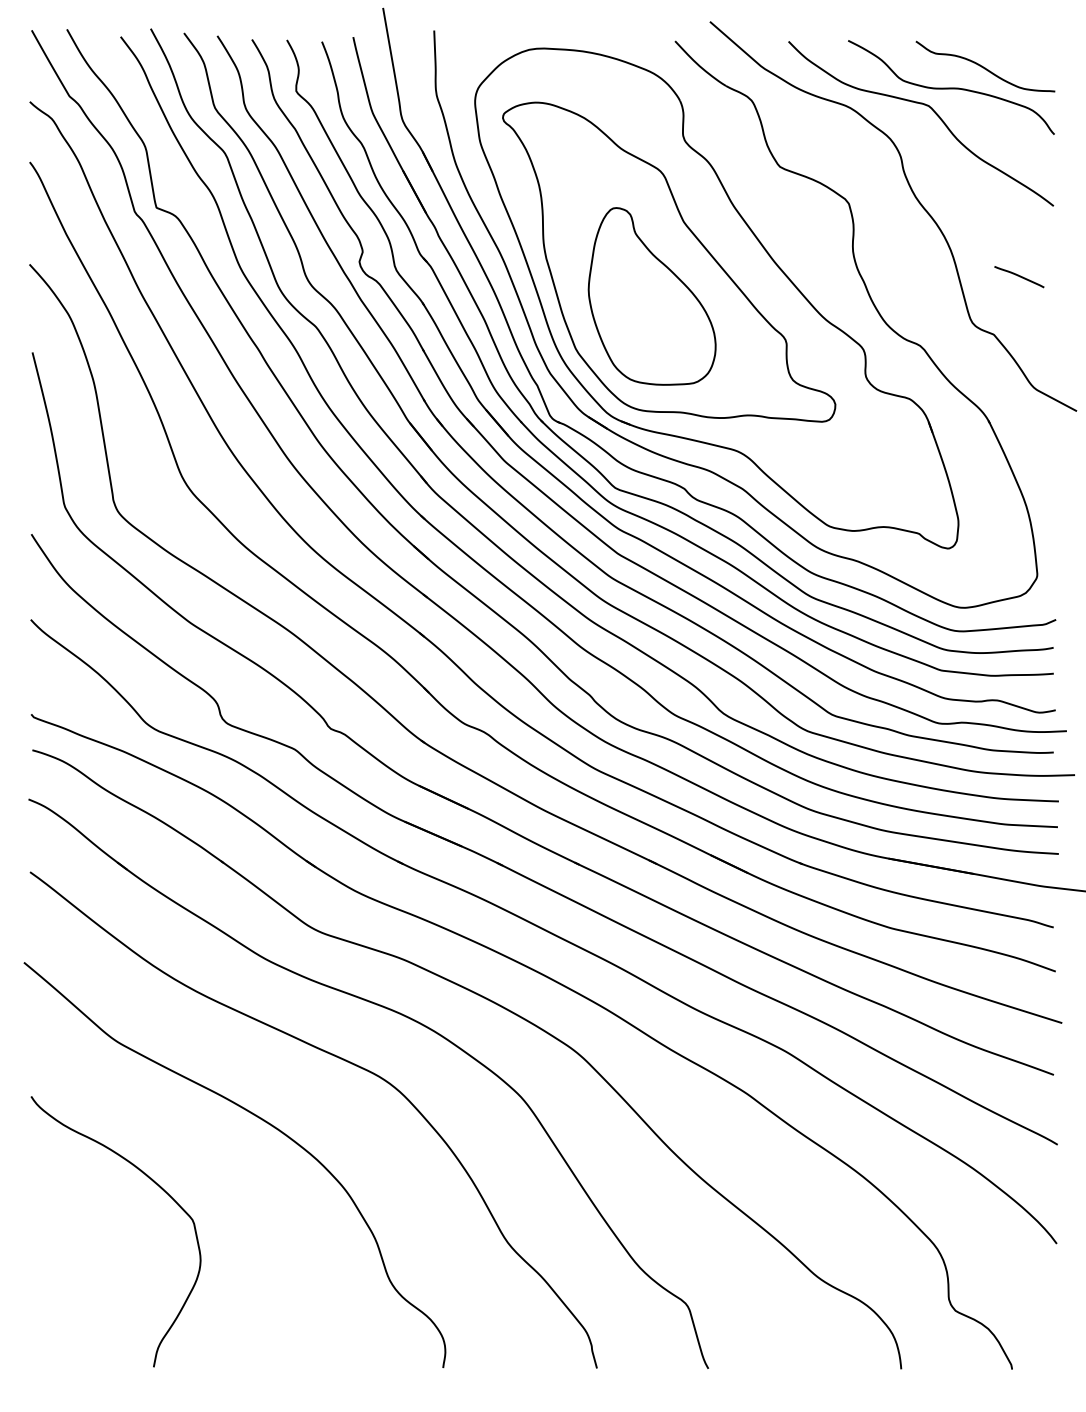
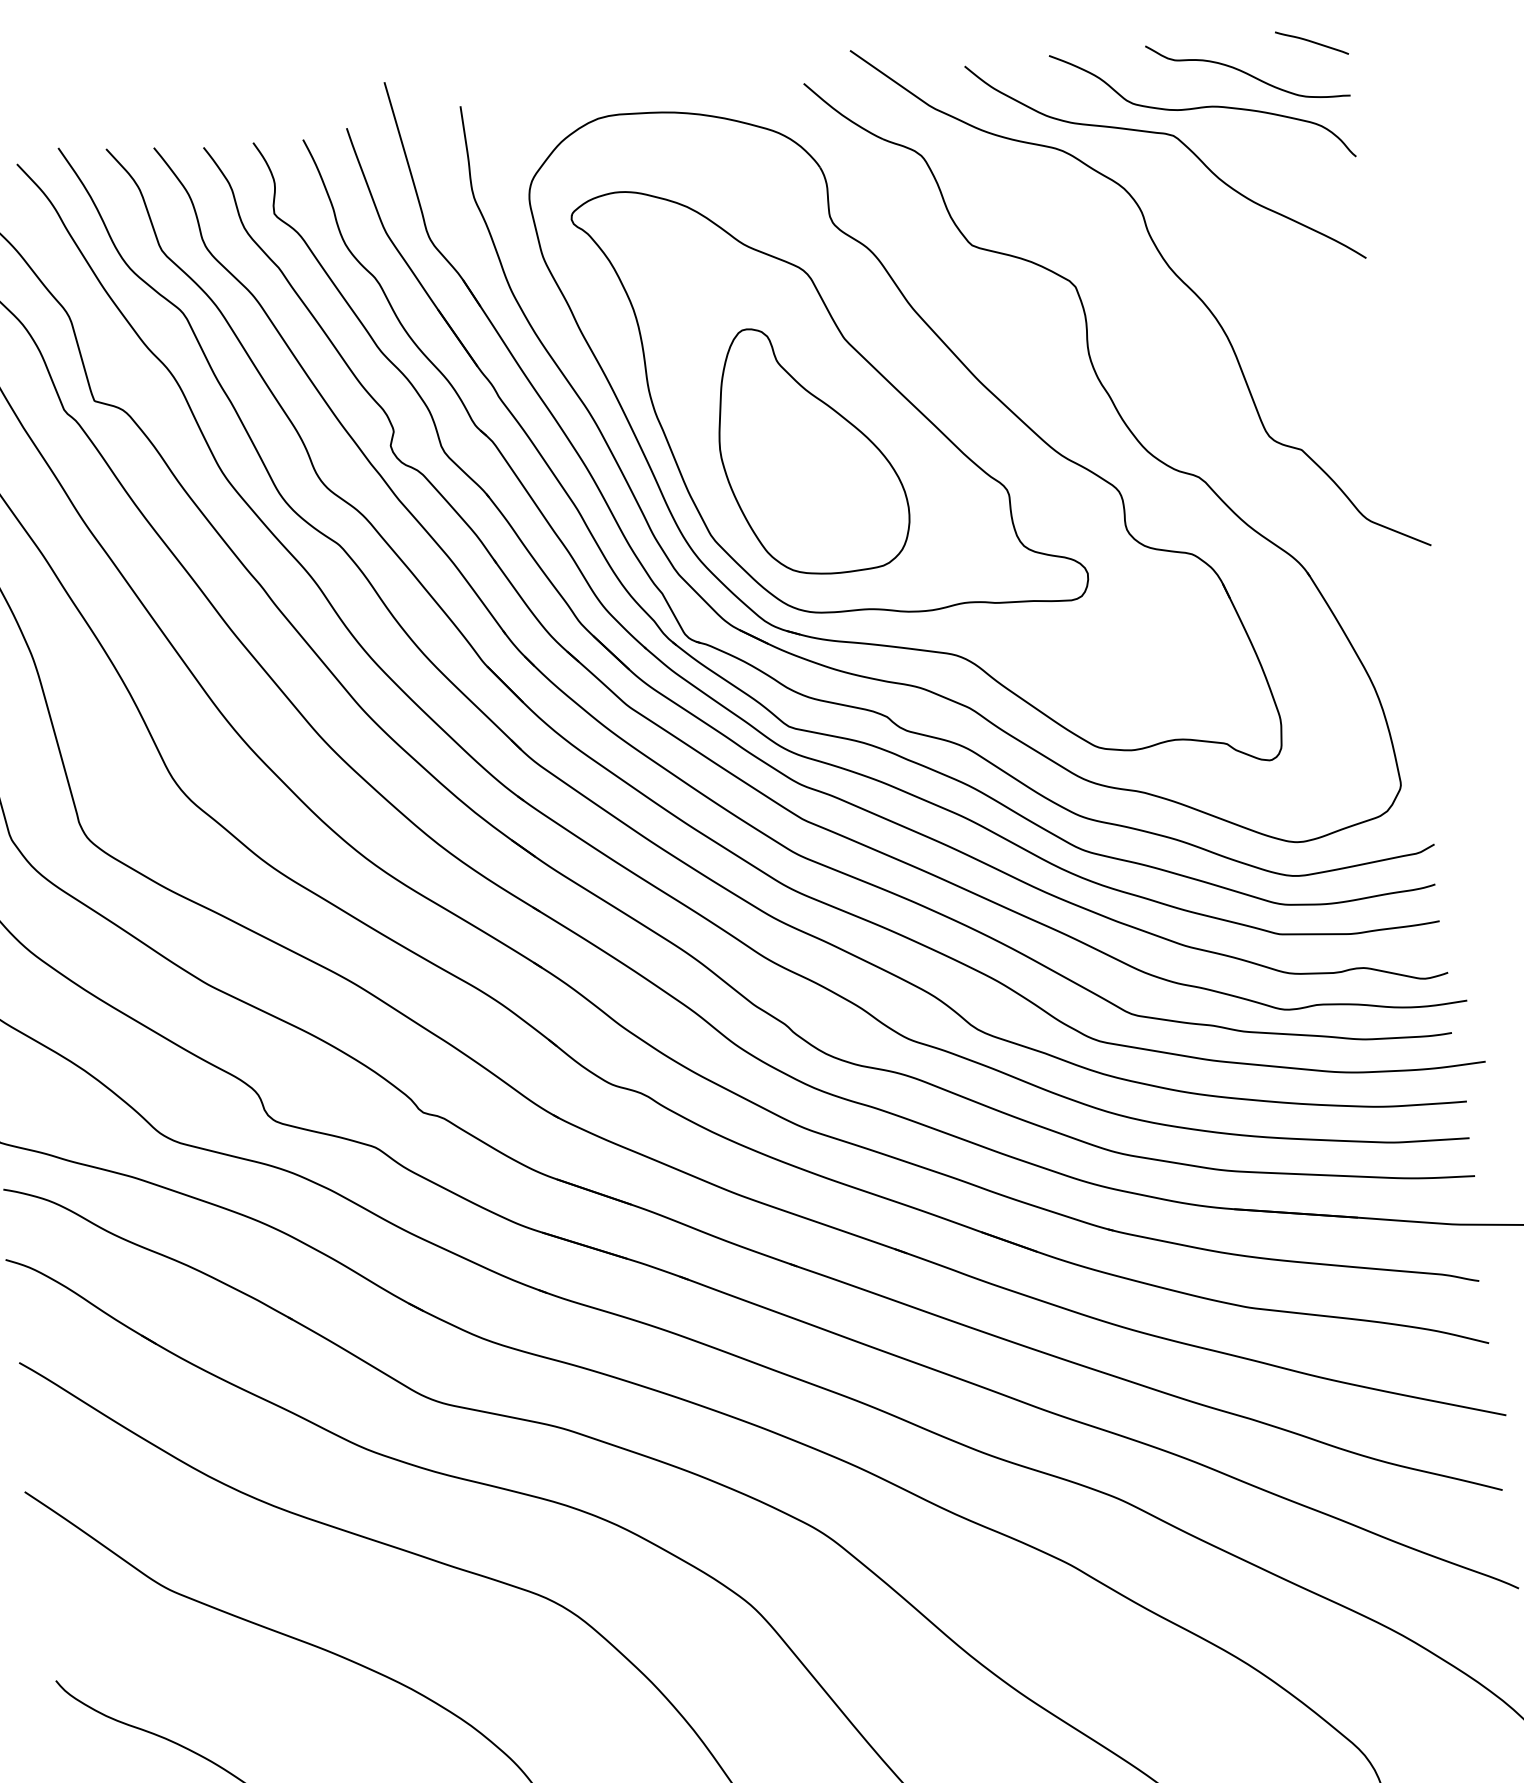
curve: (1019, 277) -> (1312, 43), moved

